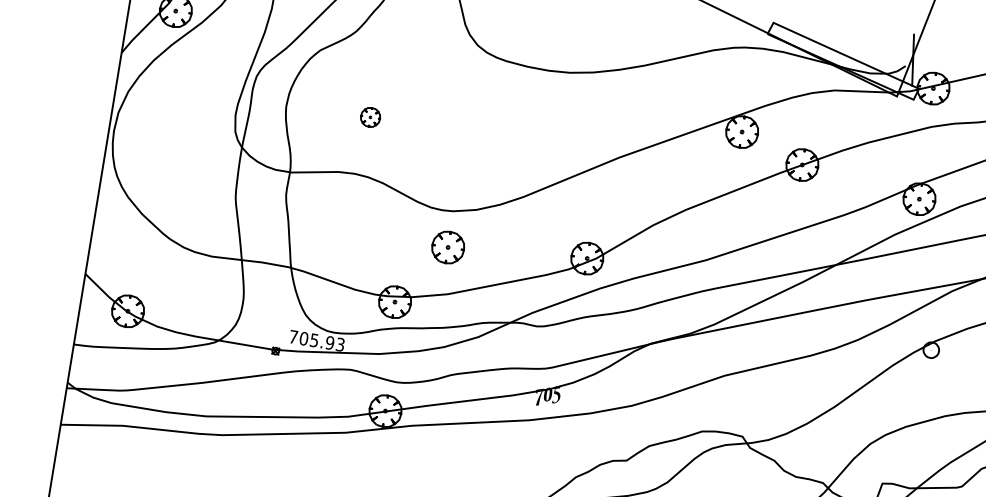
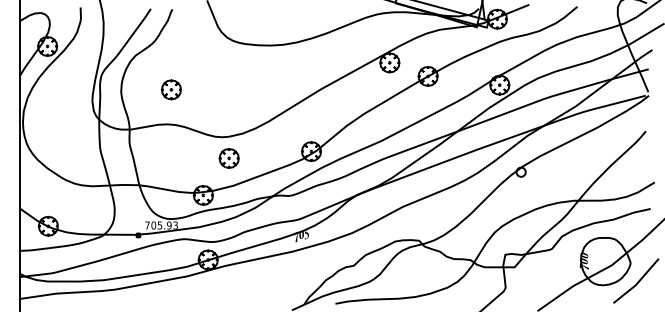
part: (370, 116) -> (171, 89), size x1.67

